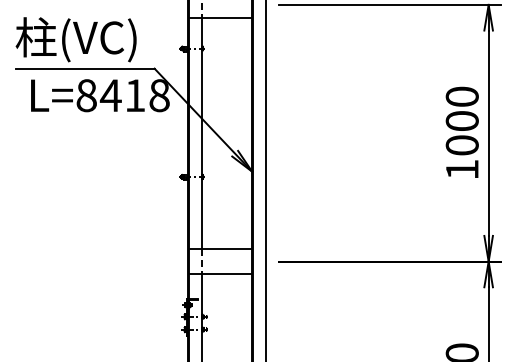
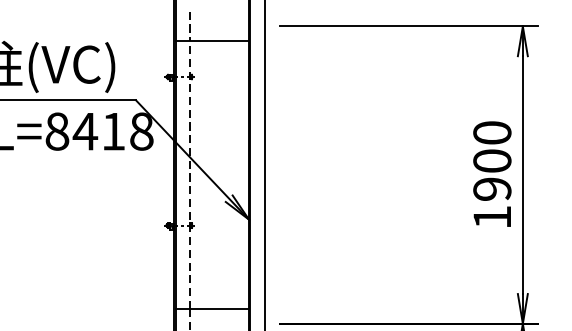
line: (201, 133) -> (190, 175), solid -> dashed
text: (461, 145) -> (491, 189), 1000 -> 1900

